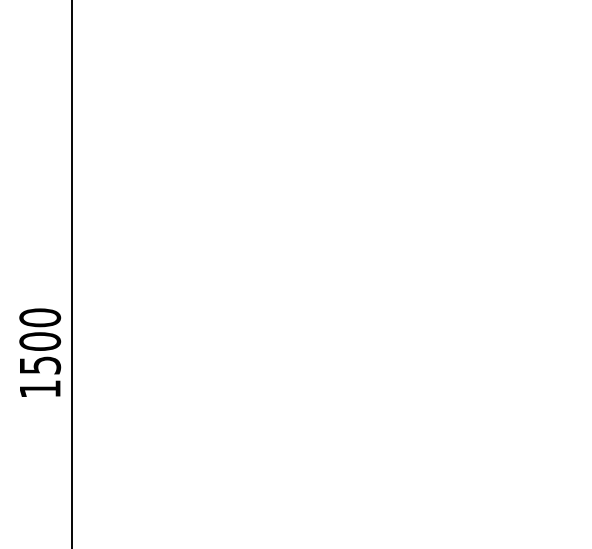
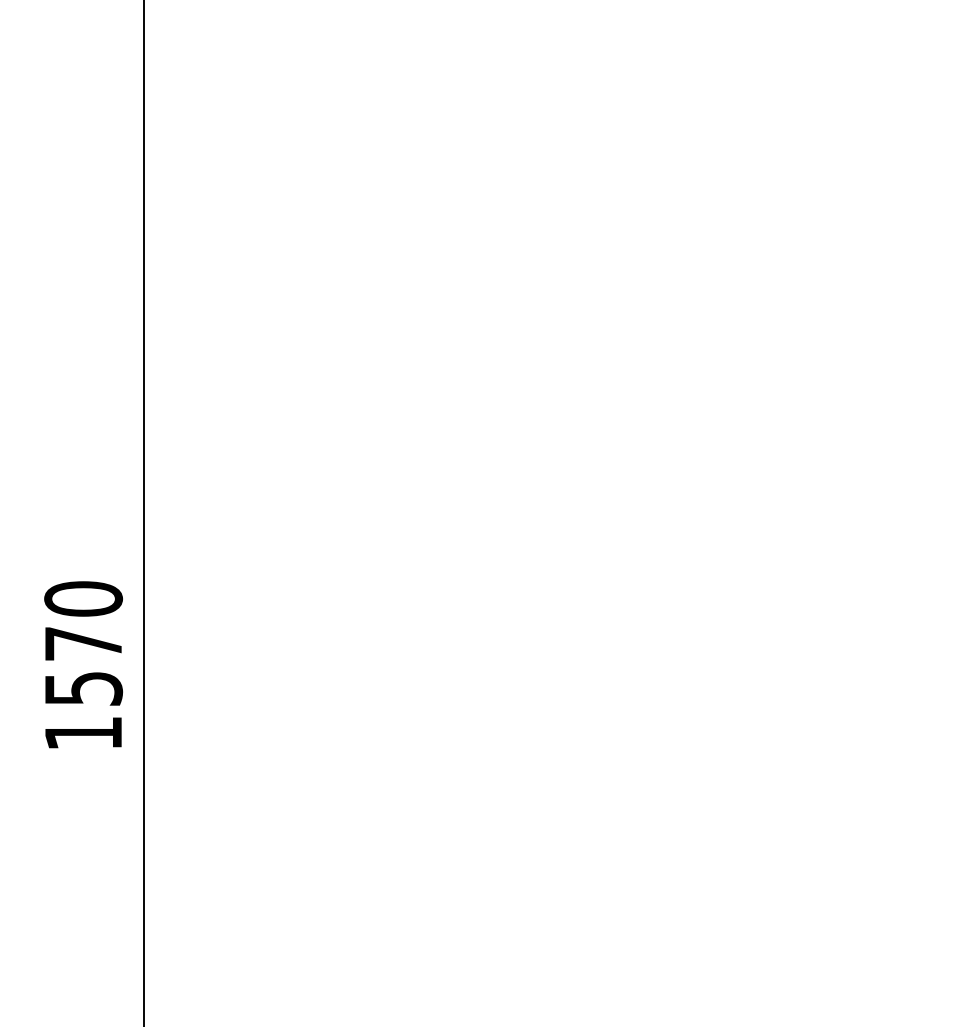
text: (40, 341) -> (84, 643), 1500 -> 1570

